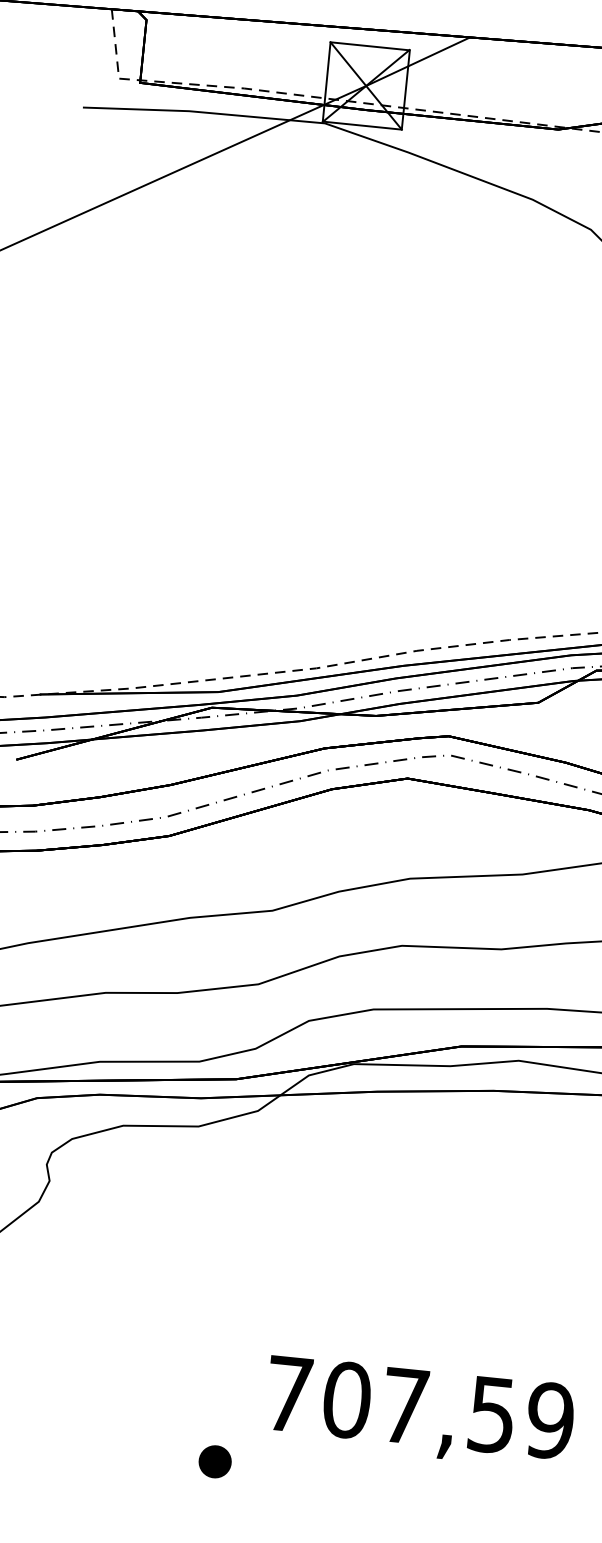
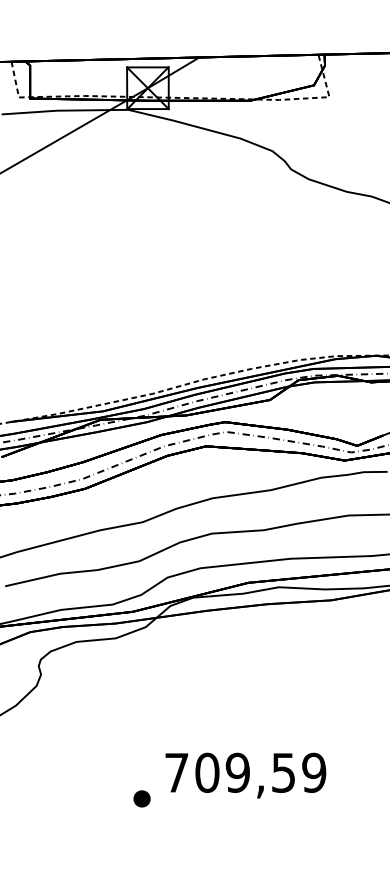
text: (404, 1405) -> (237, 772), 707,59 -> 709,59
part: (214, 1460) -> (141, 798), moved

